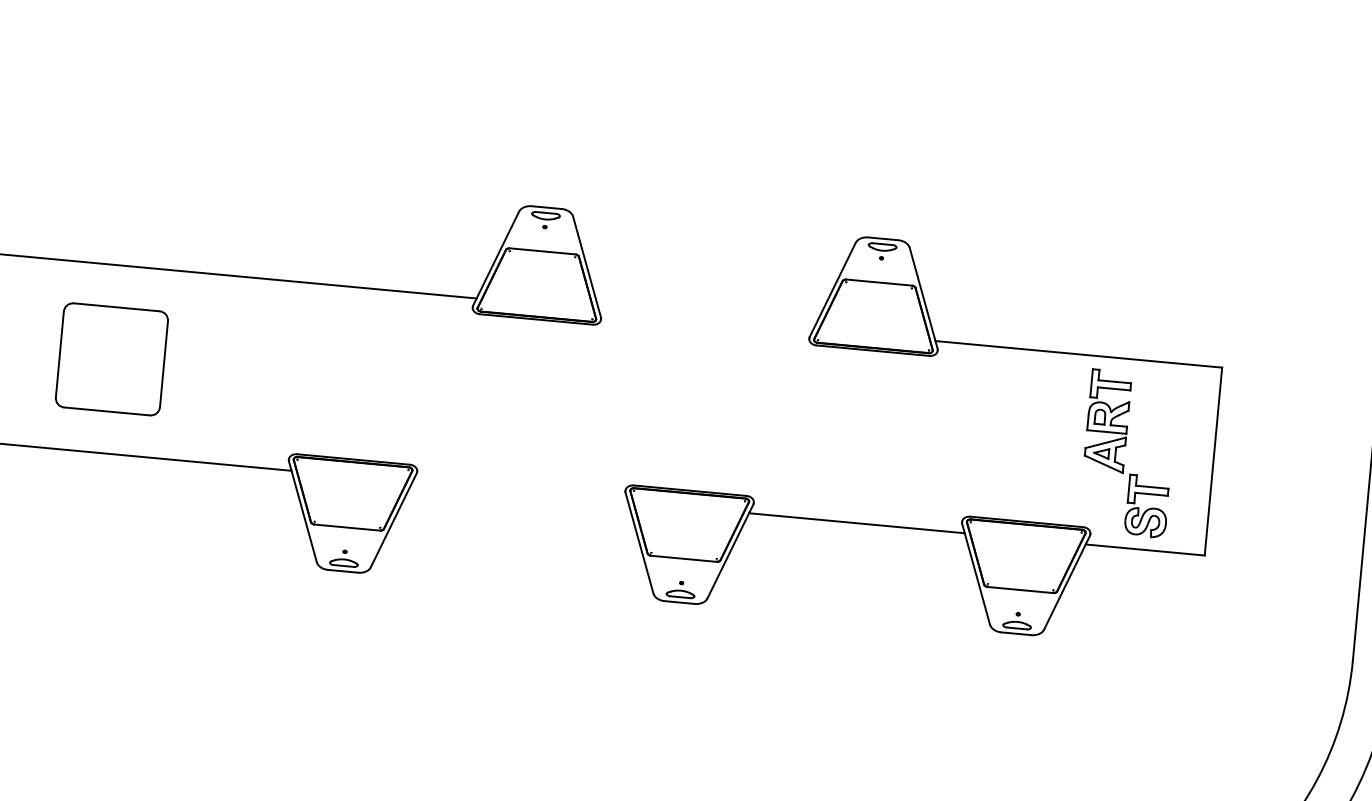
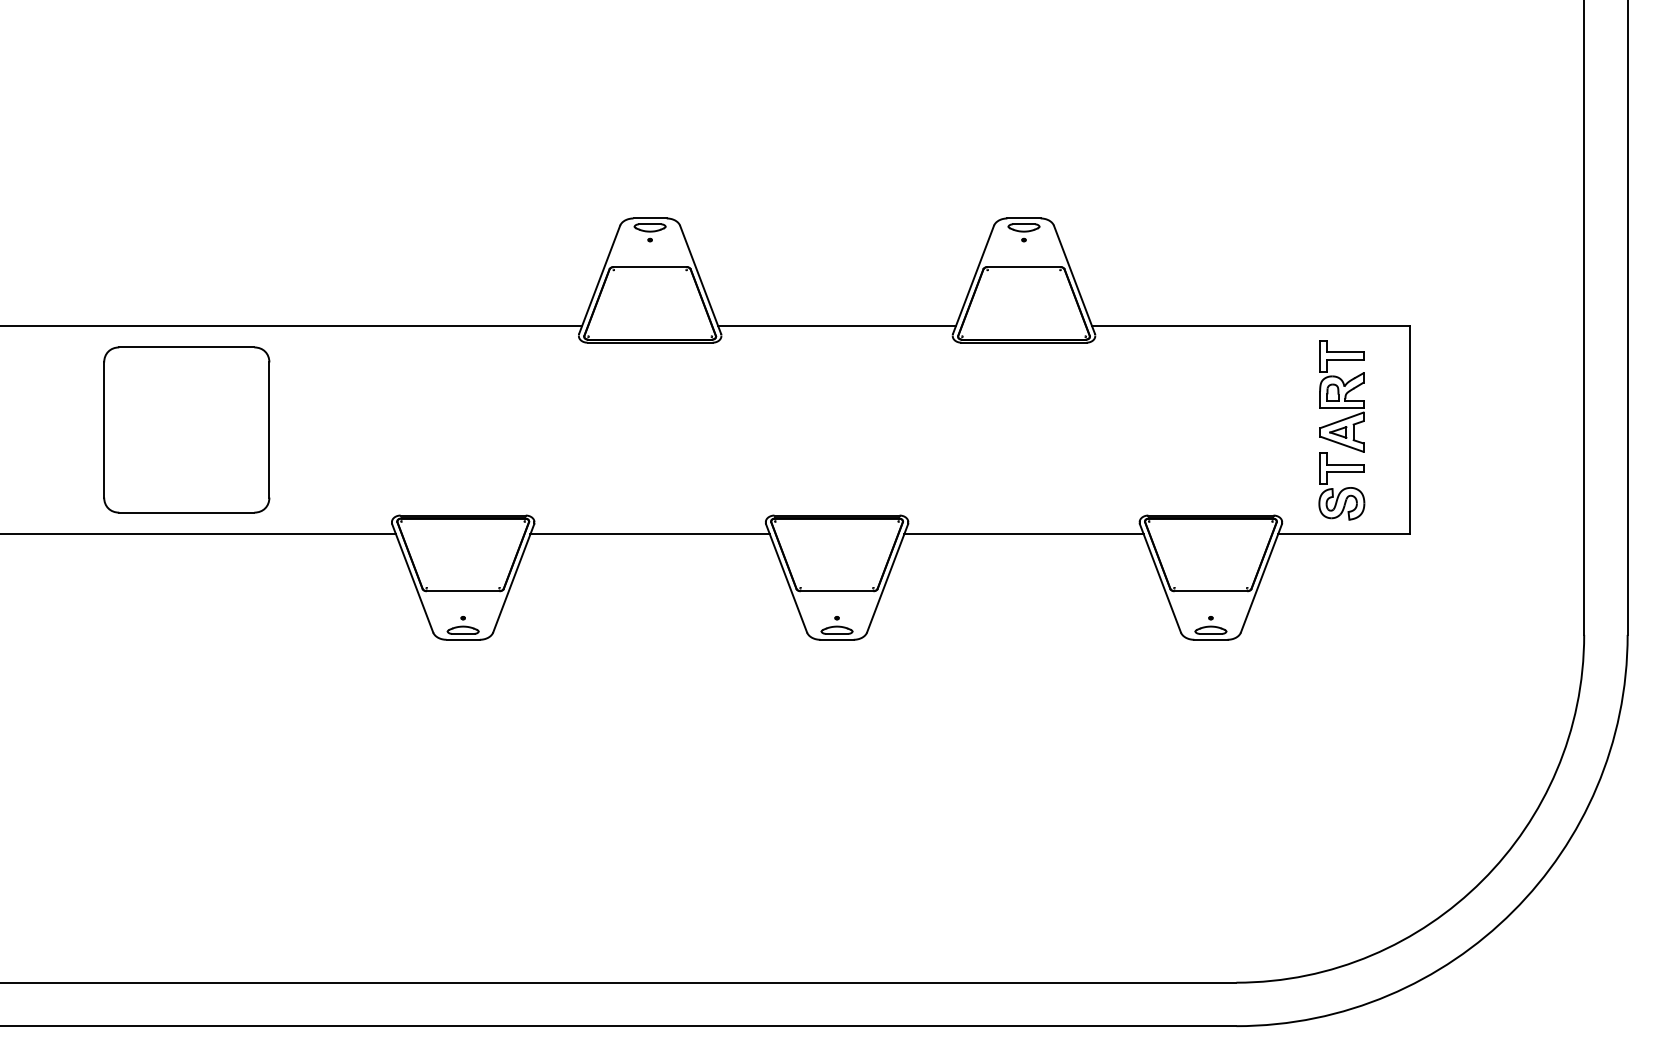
line: (706, 319) -> (837, 325), added
part: (111, 358) -> (186, 429), size x1.43
part: (1107, 421) -> (1341, 396), moved
line: (519, 492) -> (649, 534), added

